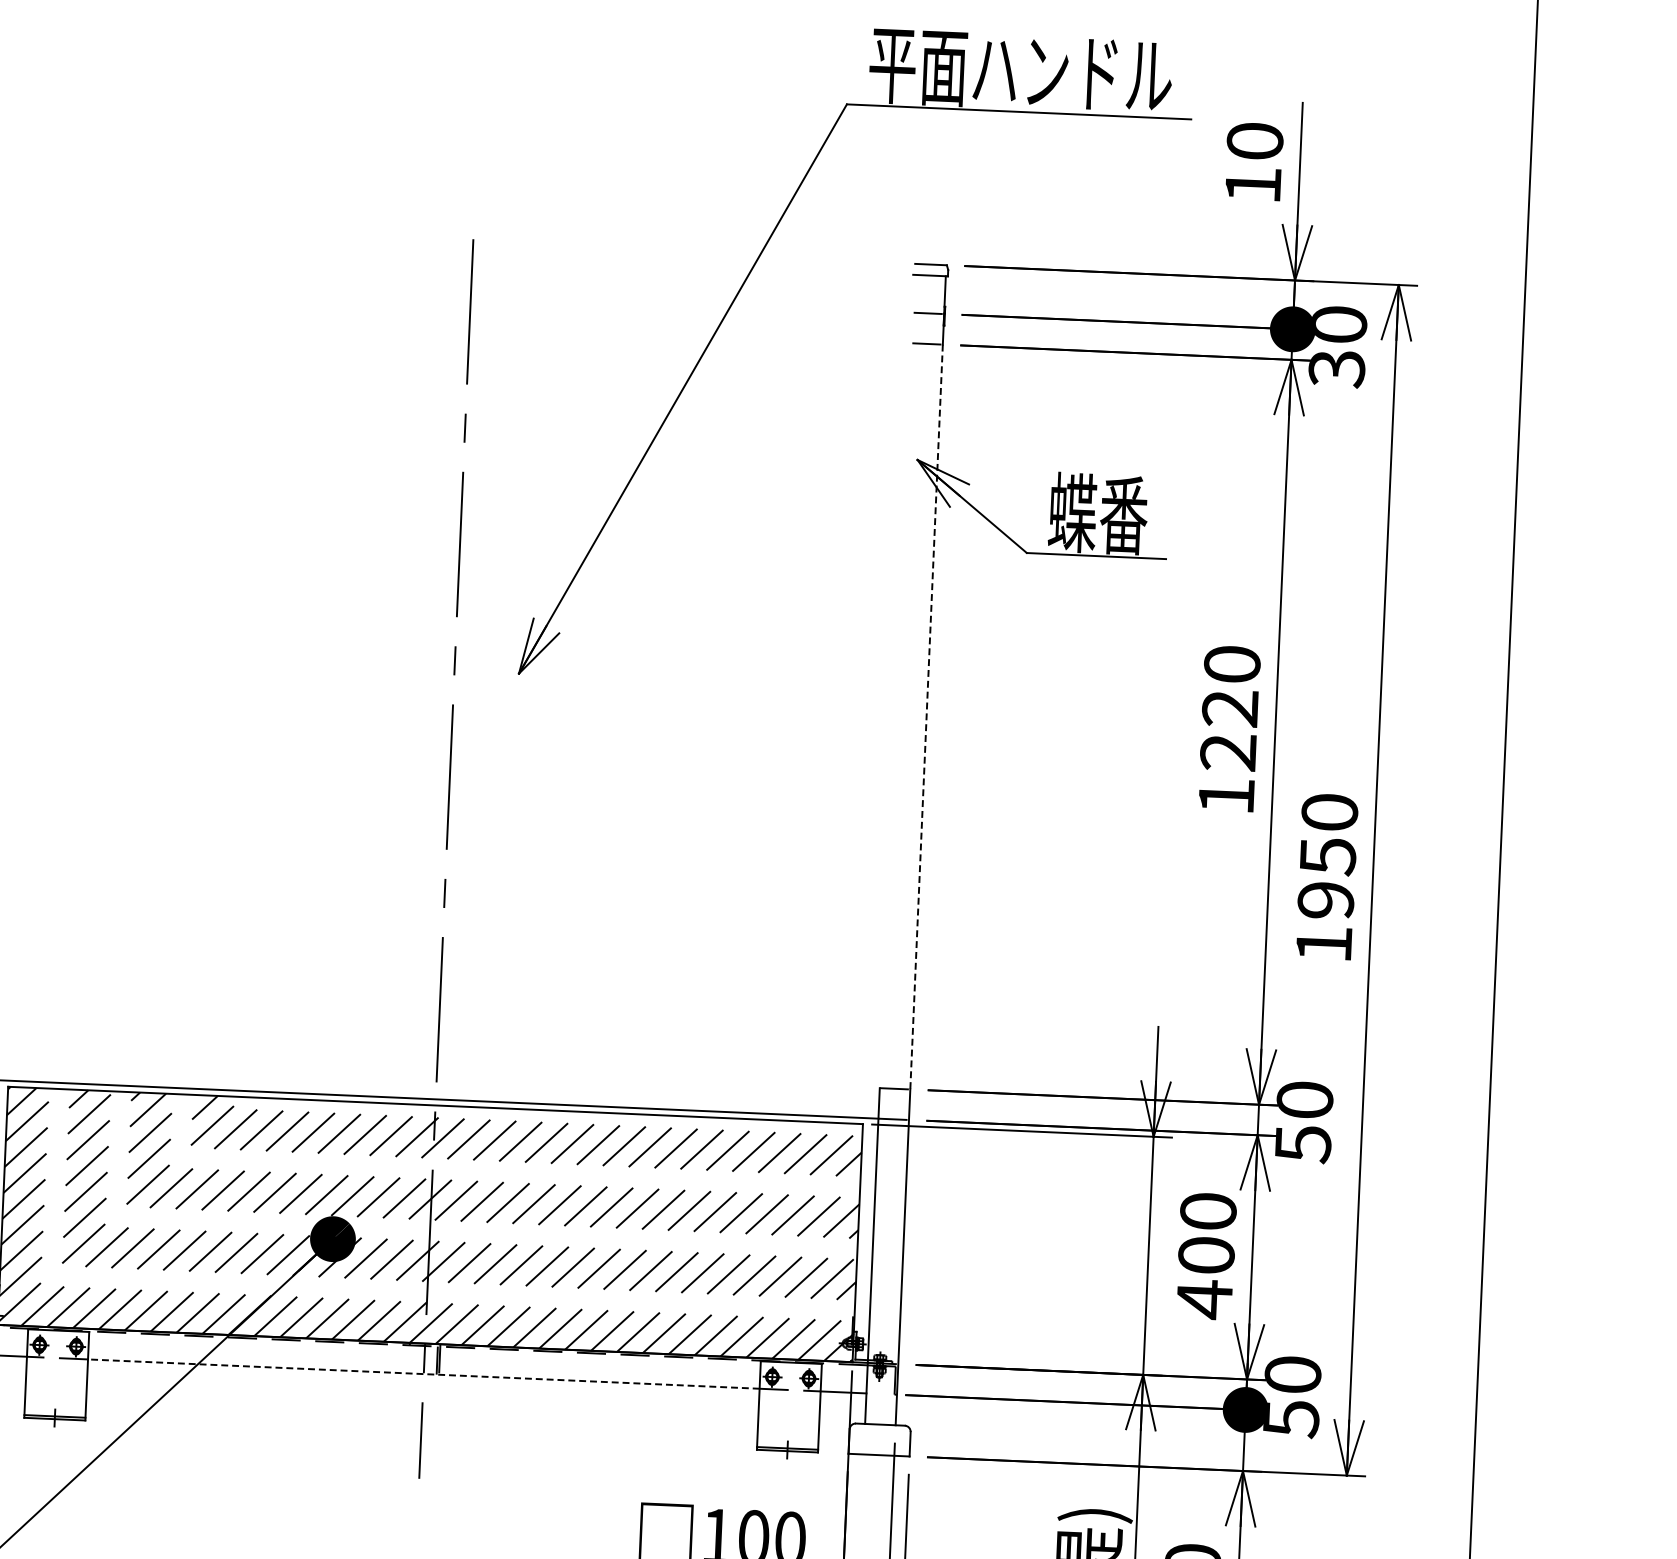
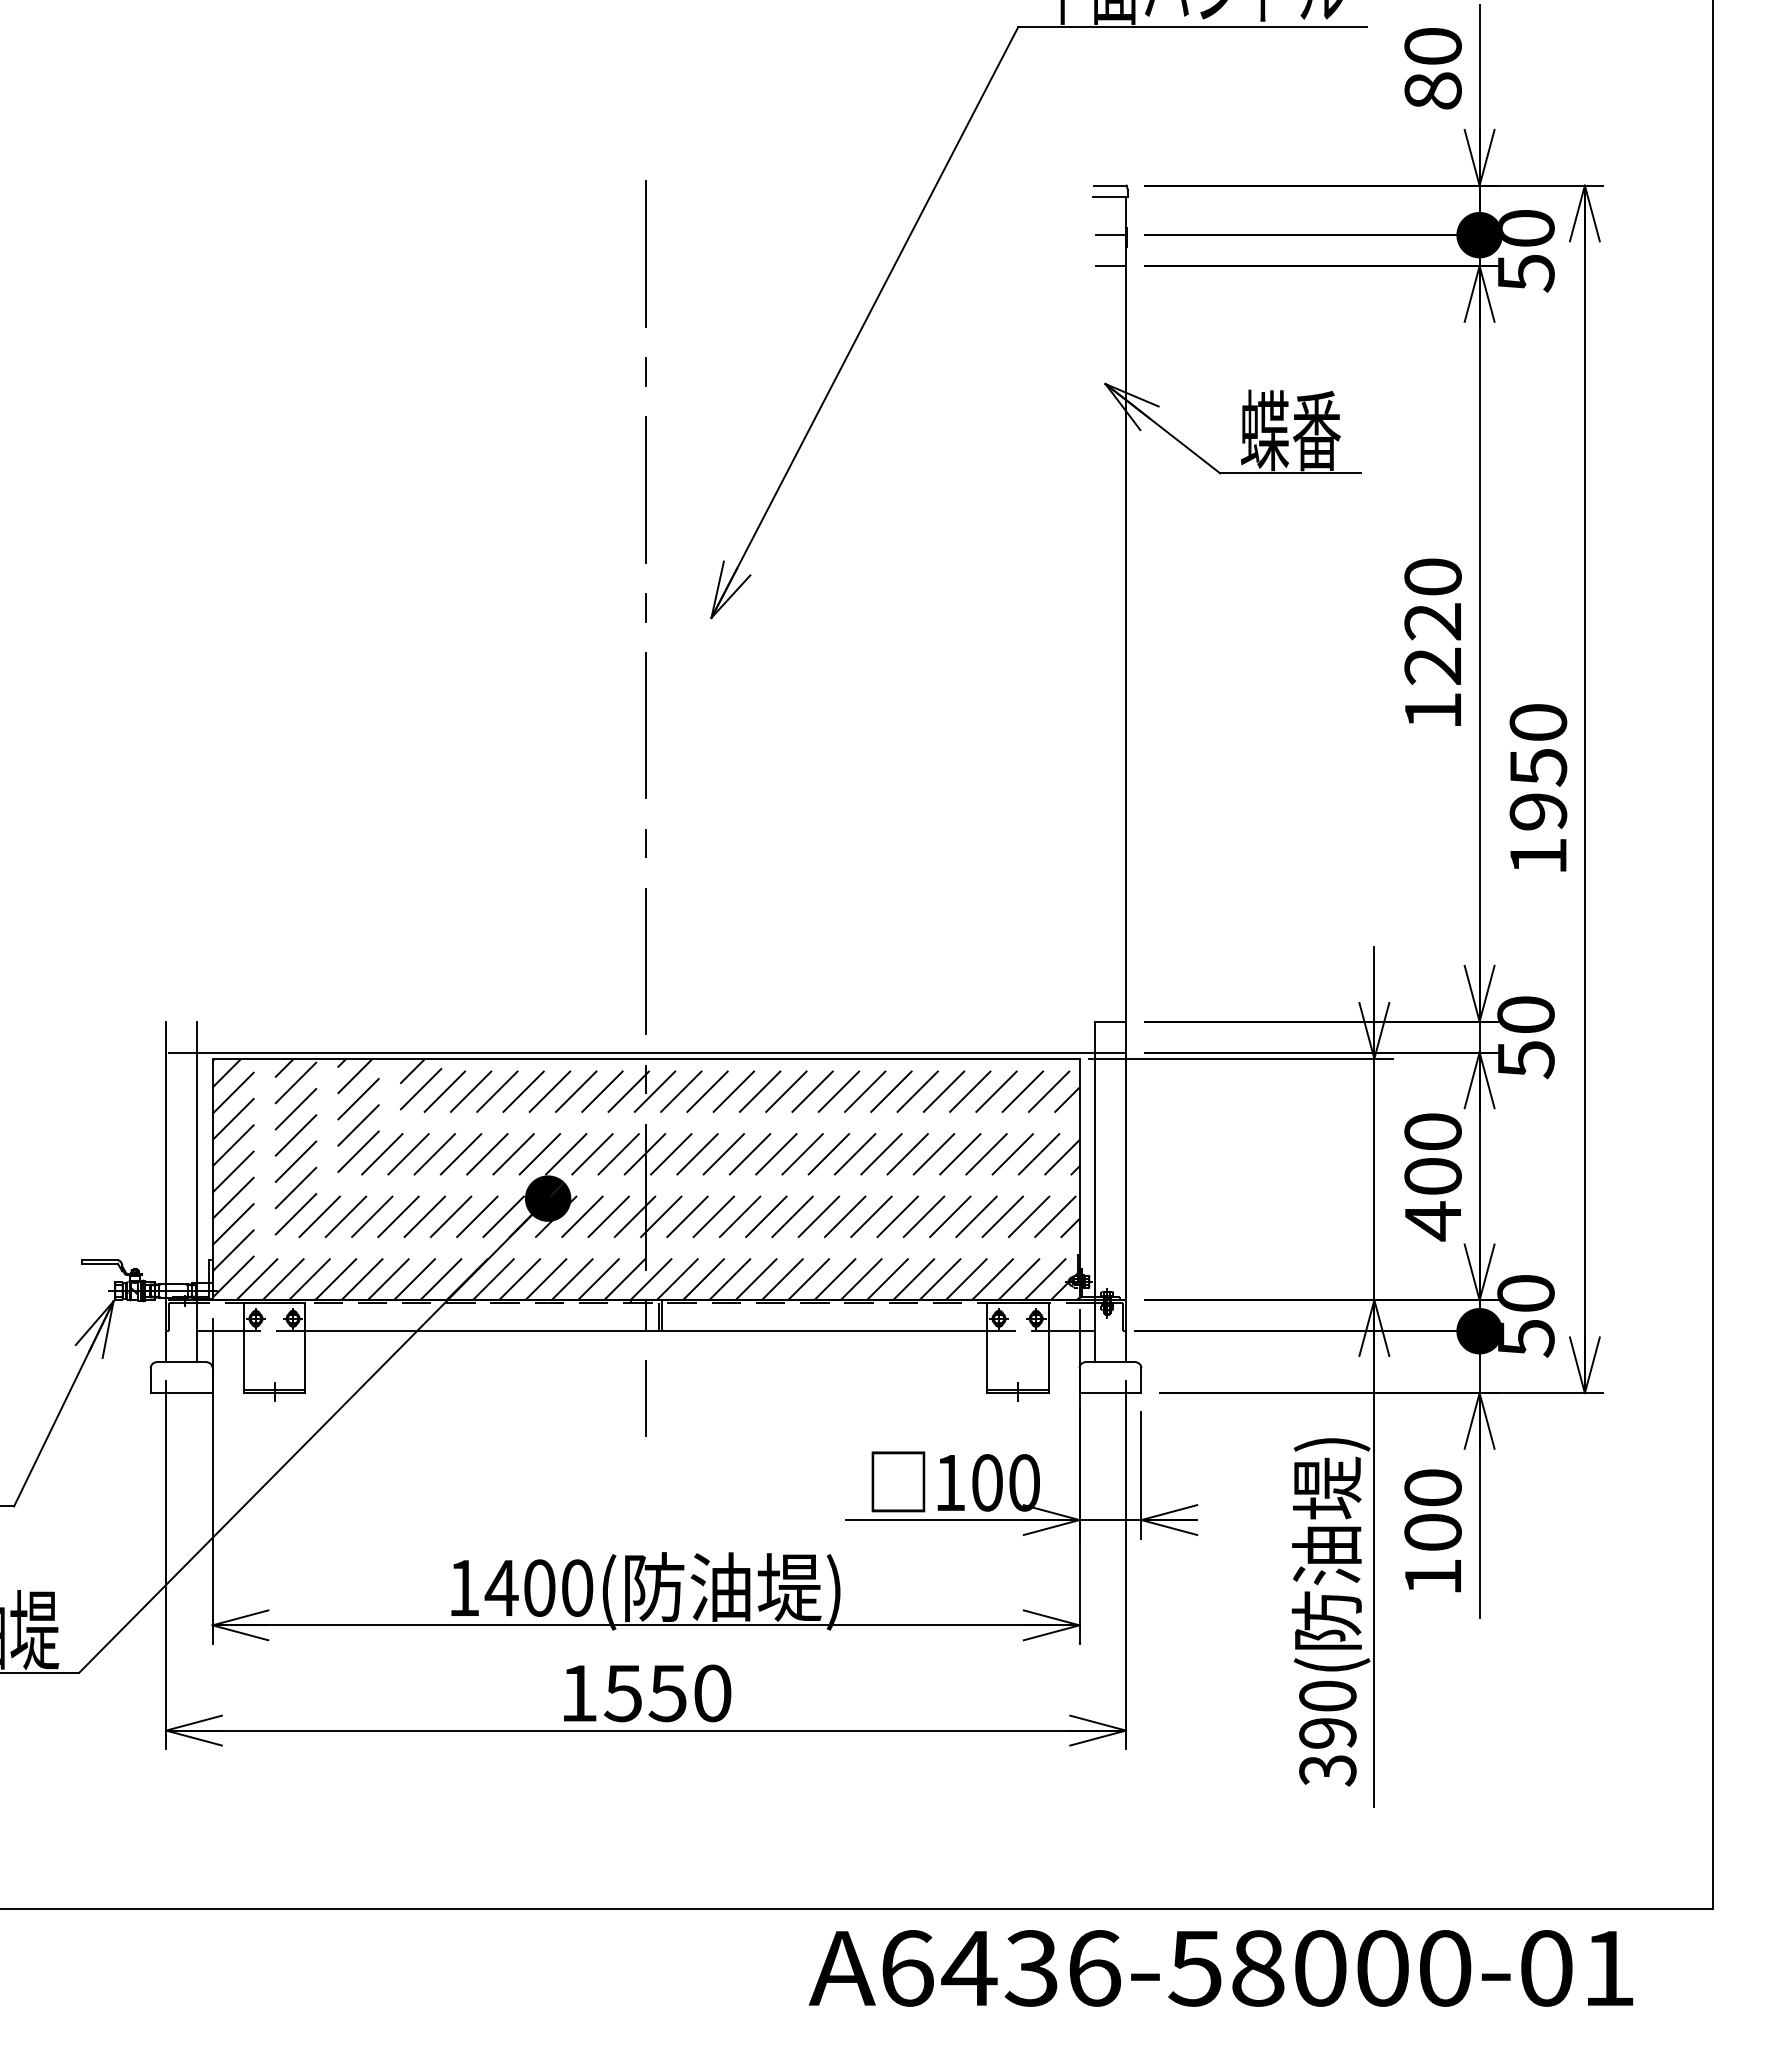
text: (1252, 184) -> (1432, 90), 10 -> 80
text: (1336, 369) -> (1525, 273), 30 -> 50
line: (926, 716) -> (1125, 643), dashed -> solid
line: (424, 1374) -> (646, 1331), dashed -> solid

